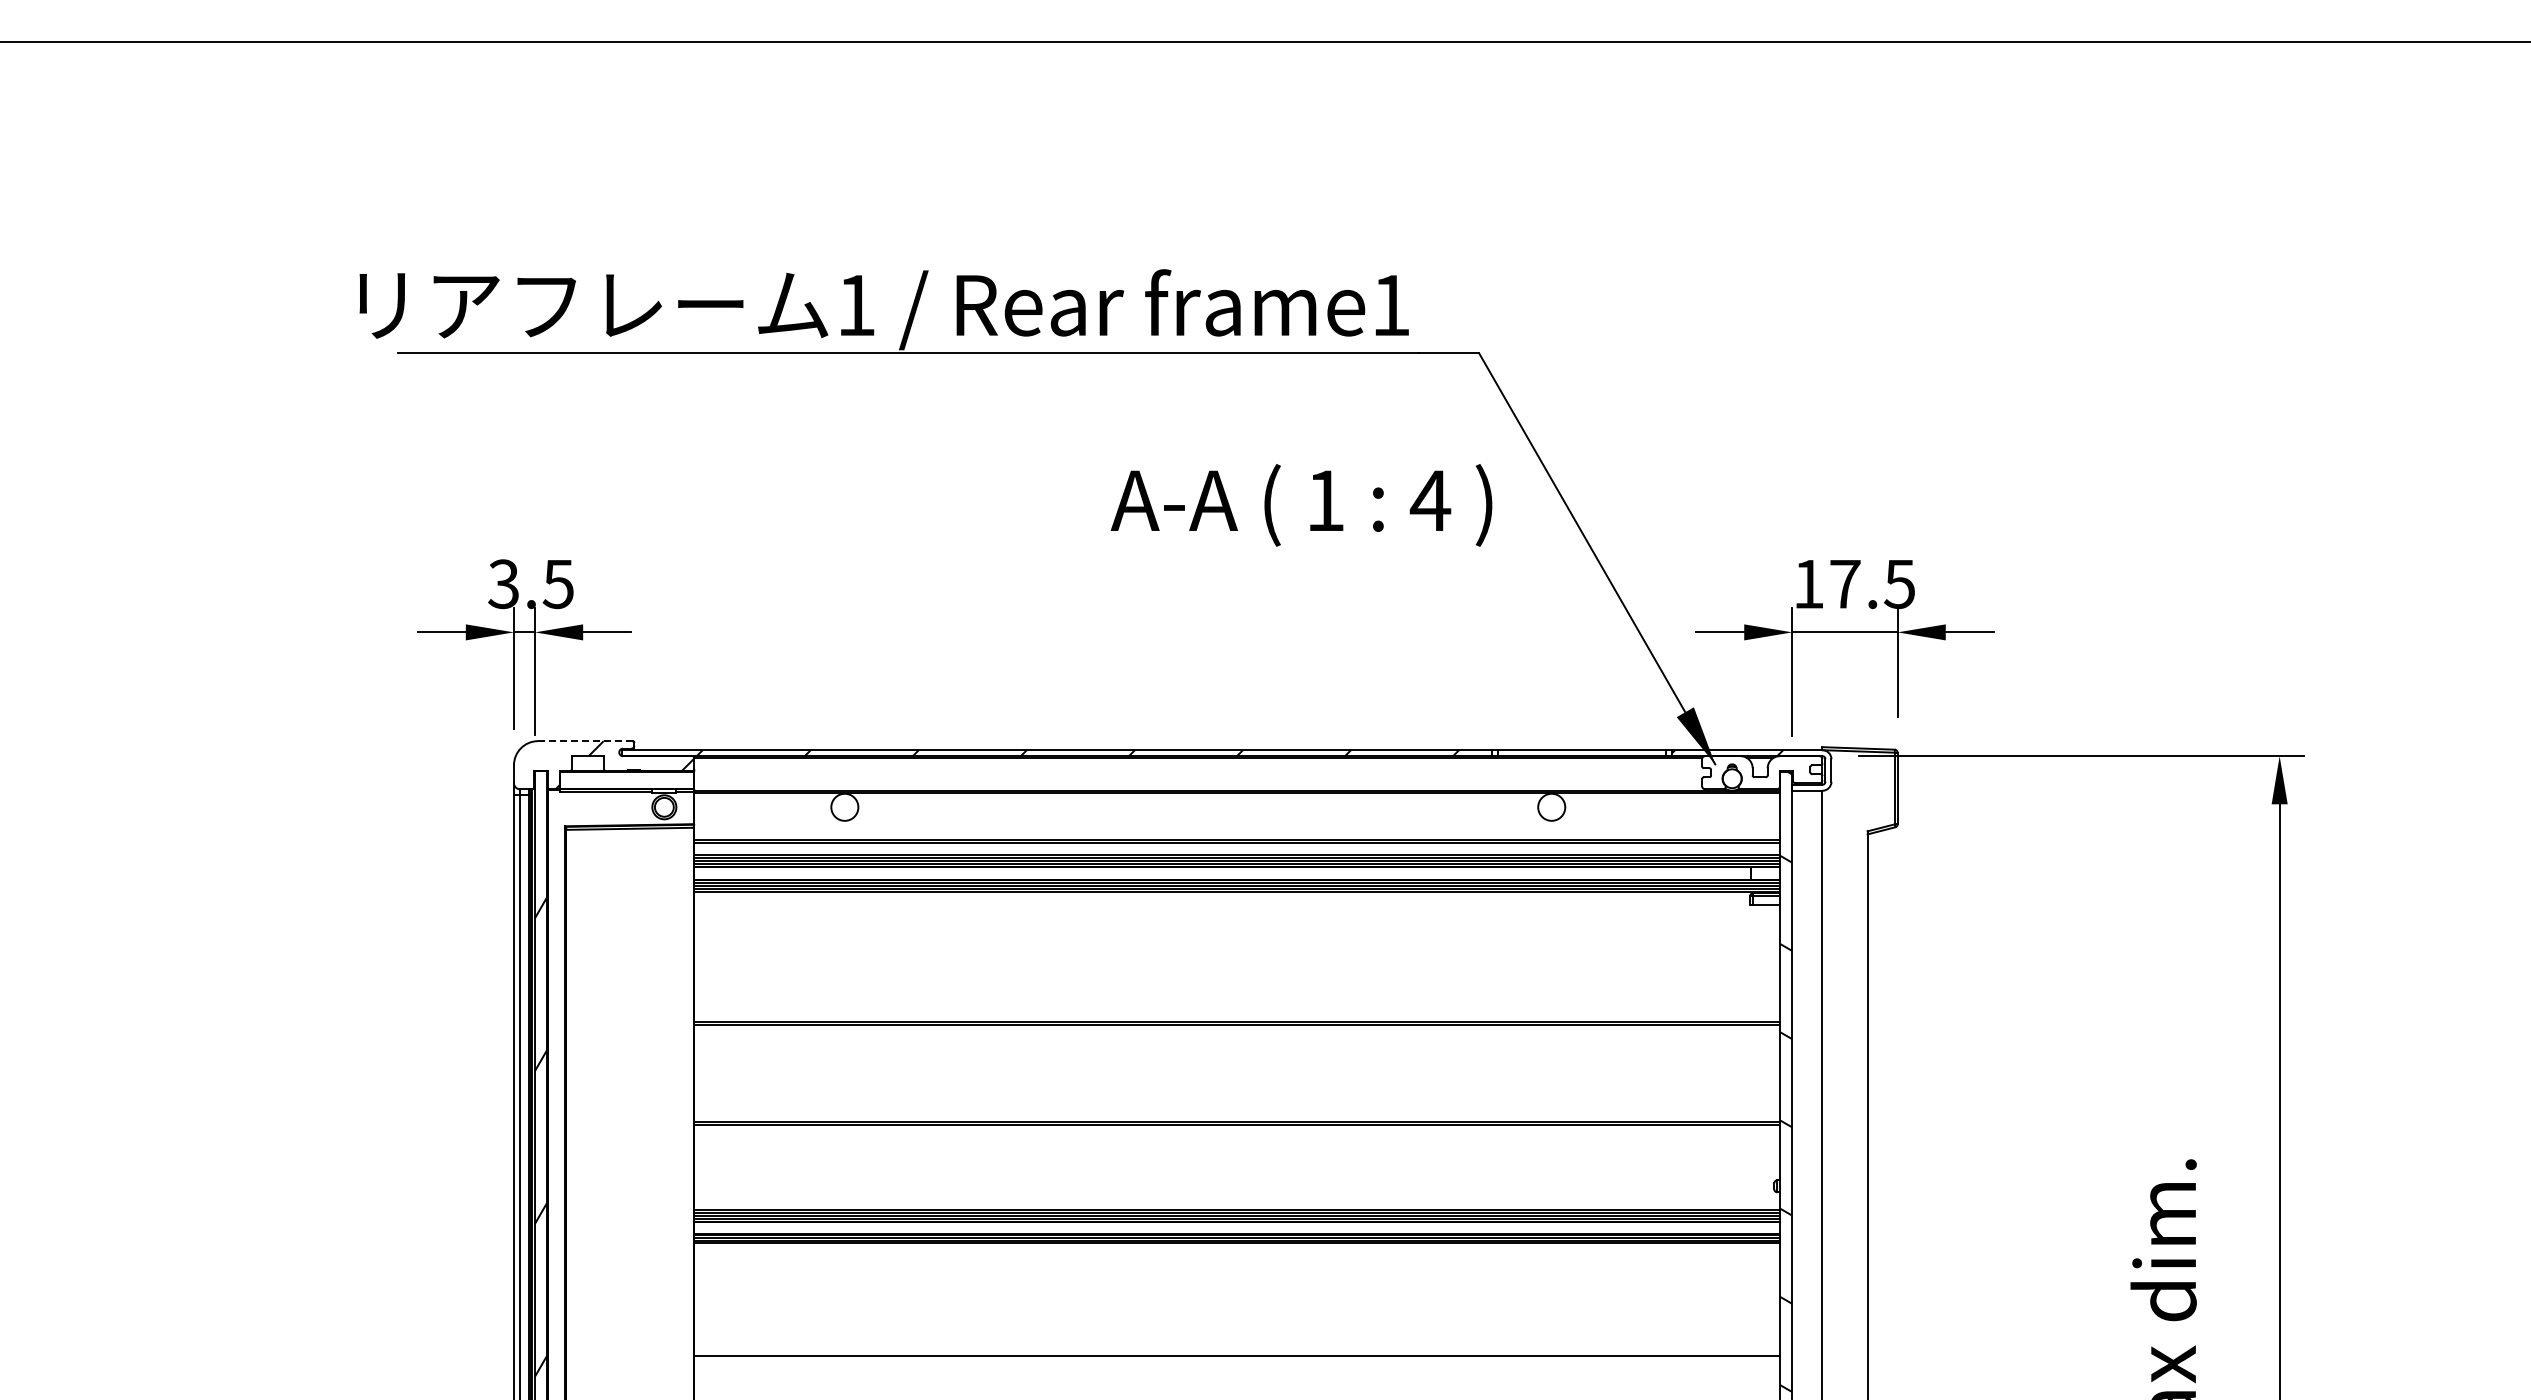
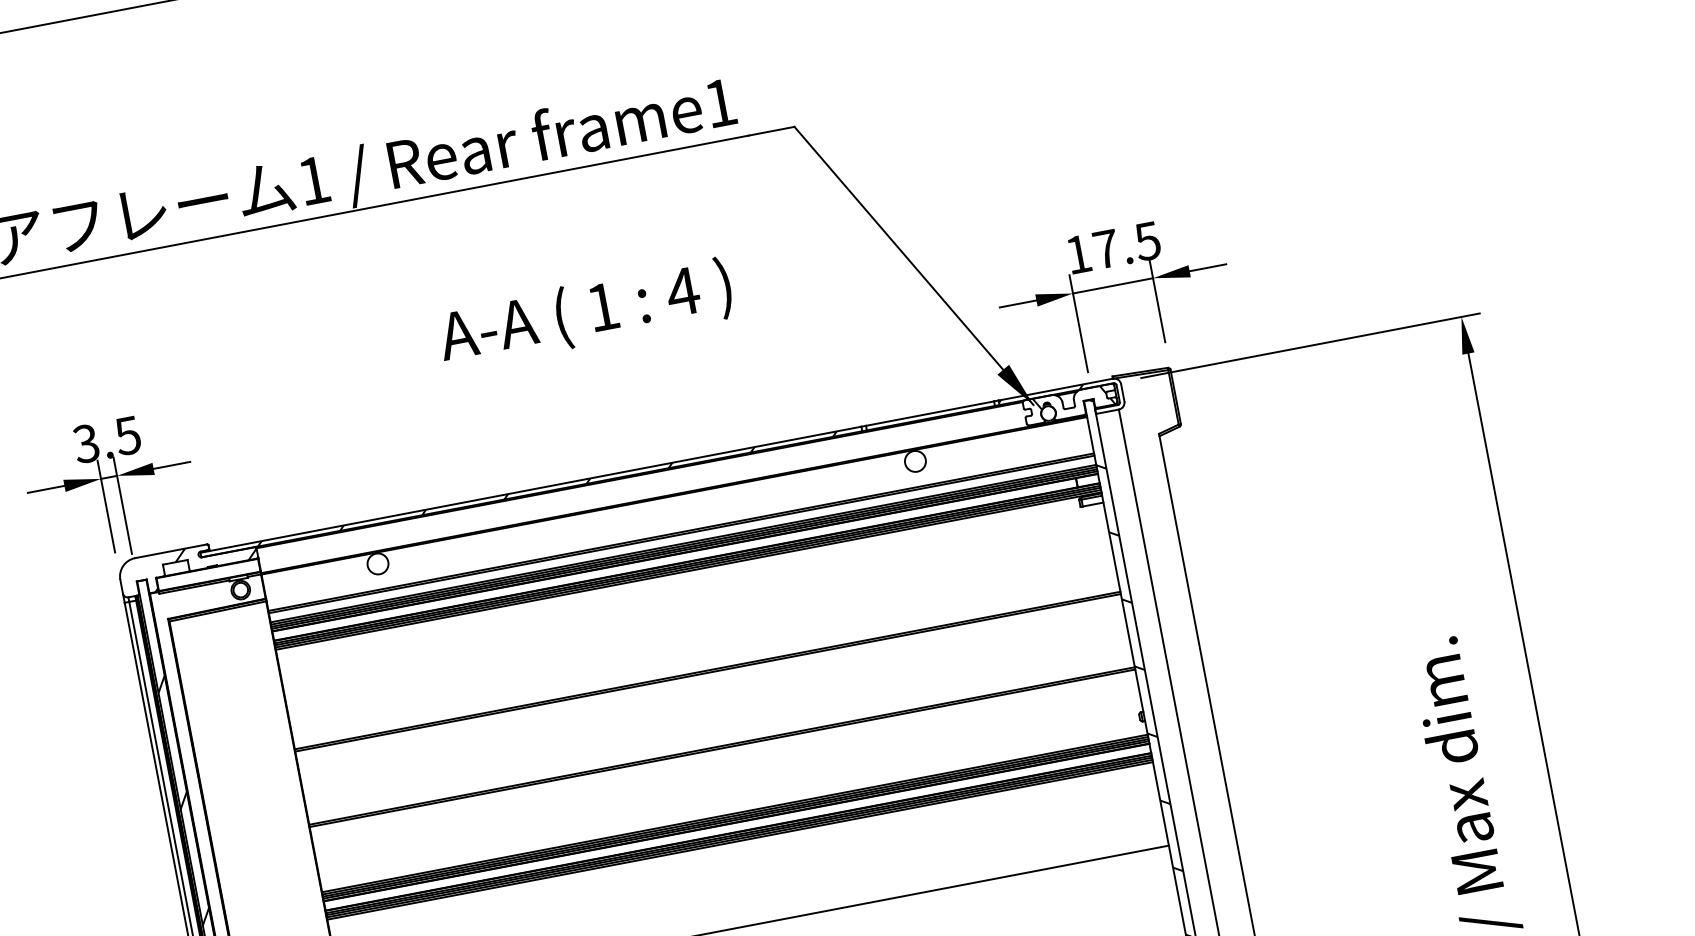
text: (1301, 505) -> (585, 314), moved
line: (584, 741) -> (170, 551), dashed -> solid
hatch: (1767, 769) -> (1074, 401), added
line: (1237, 1246) -> (740, 840), added

